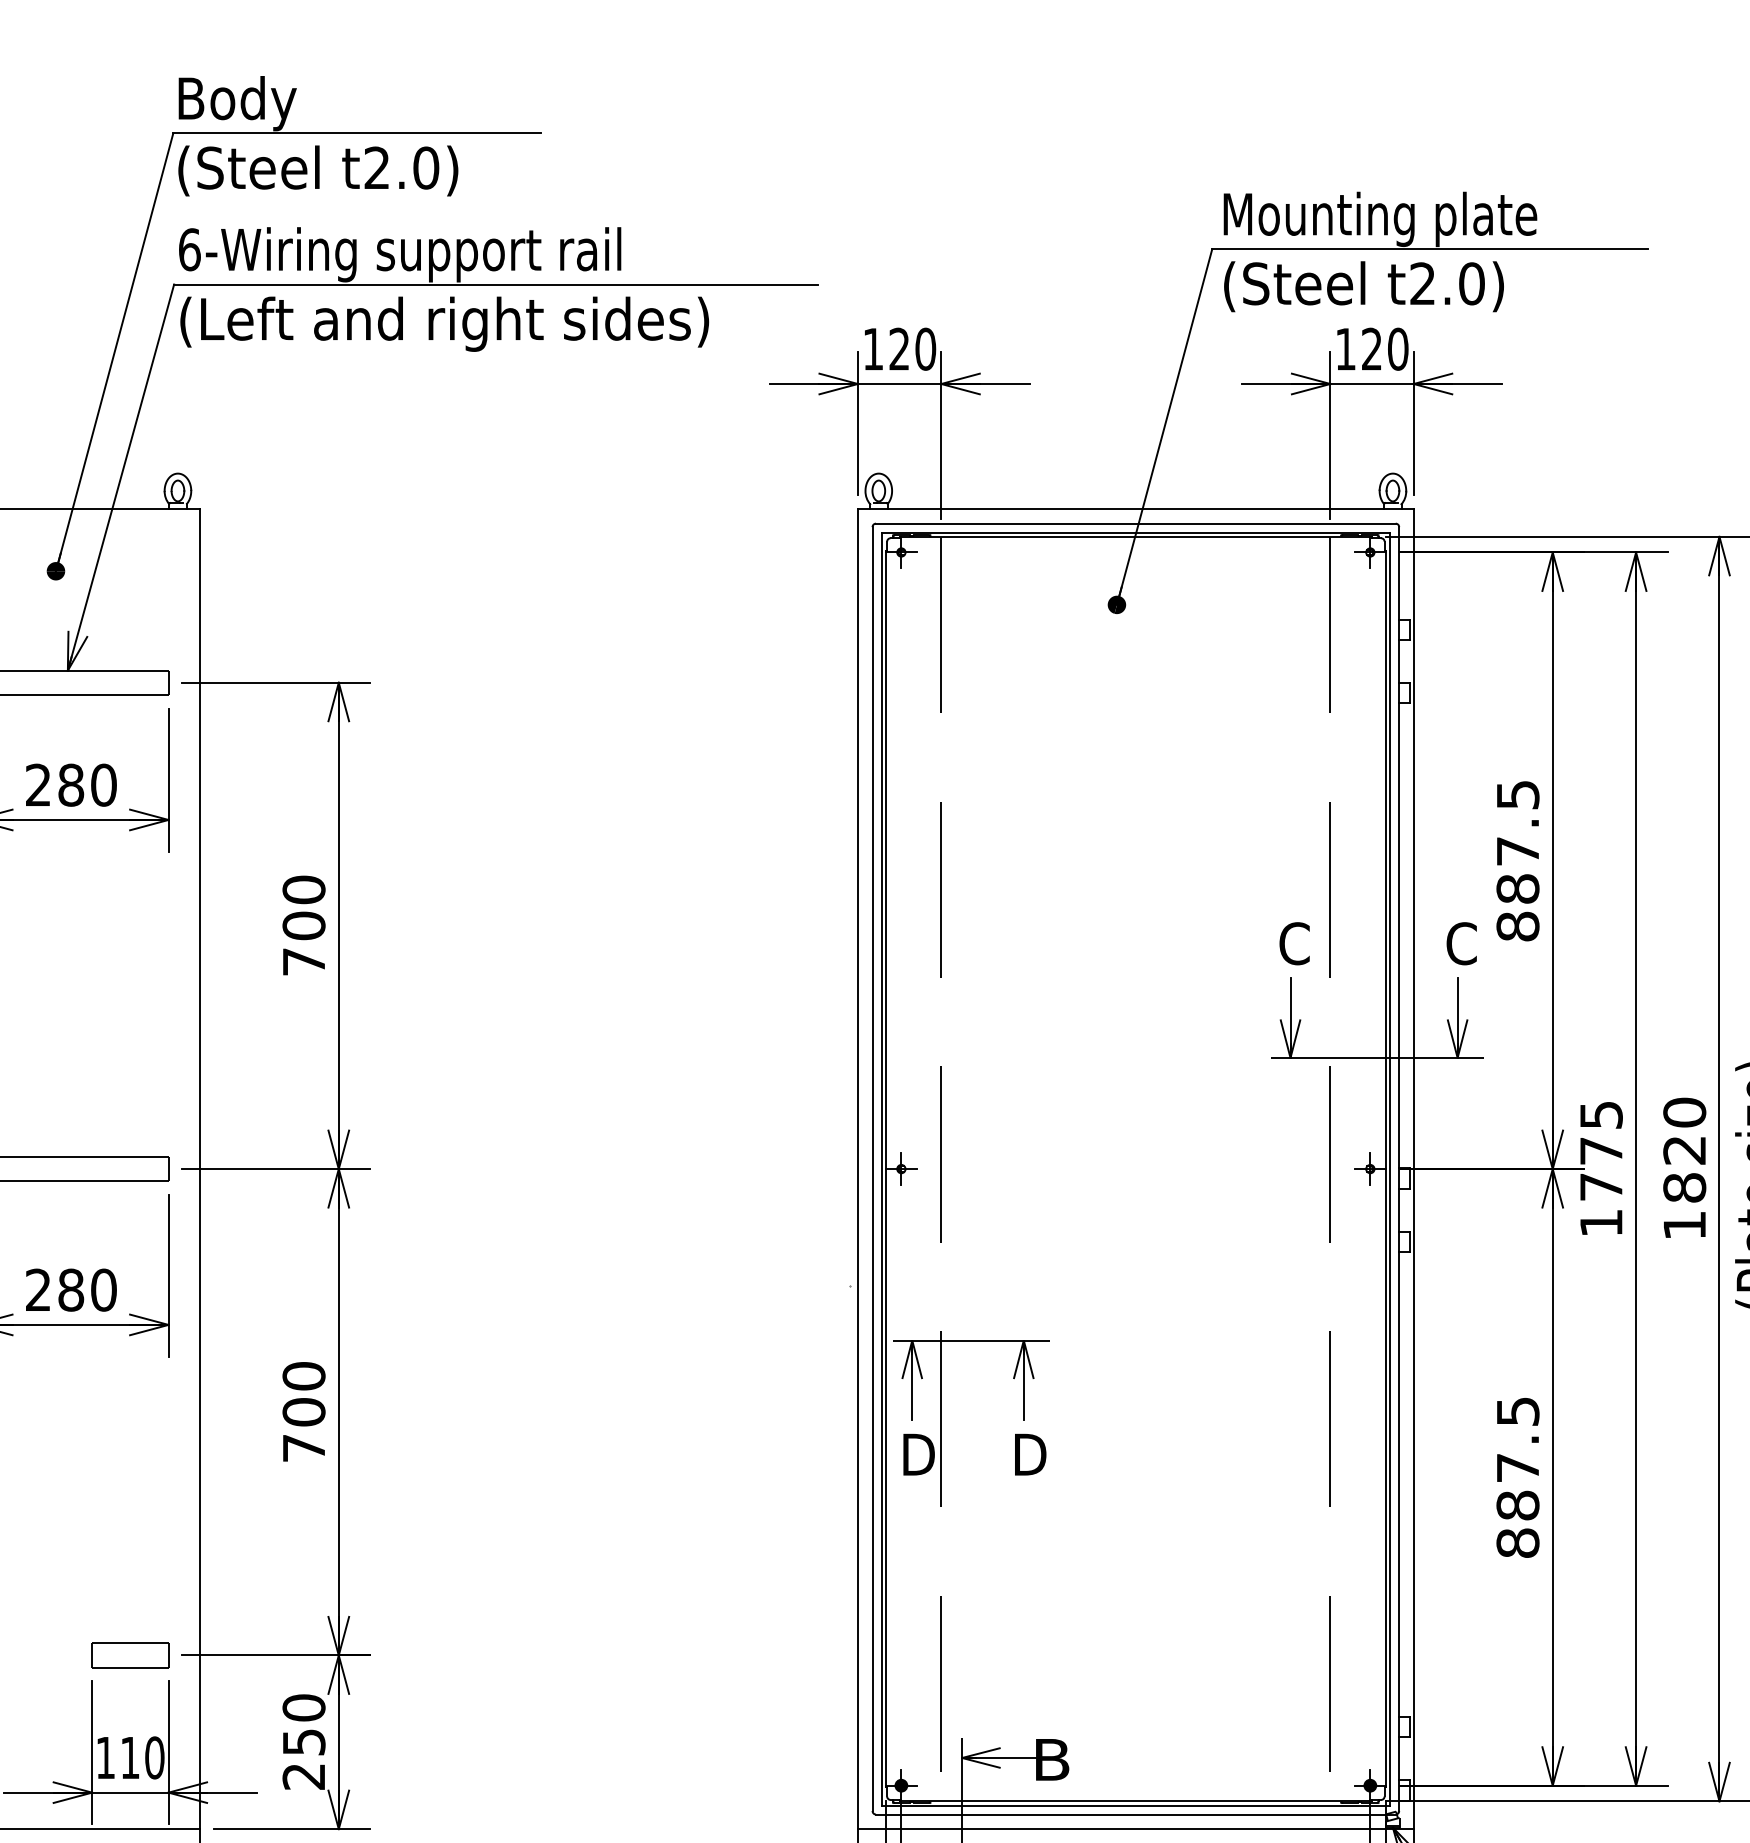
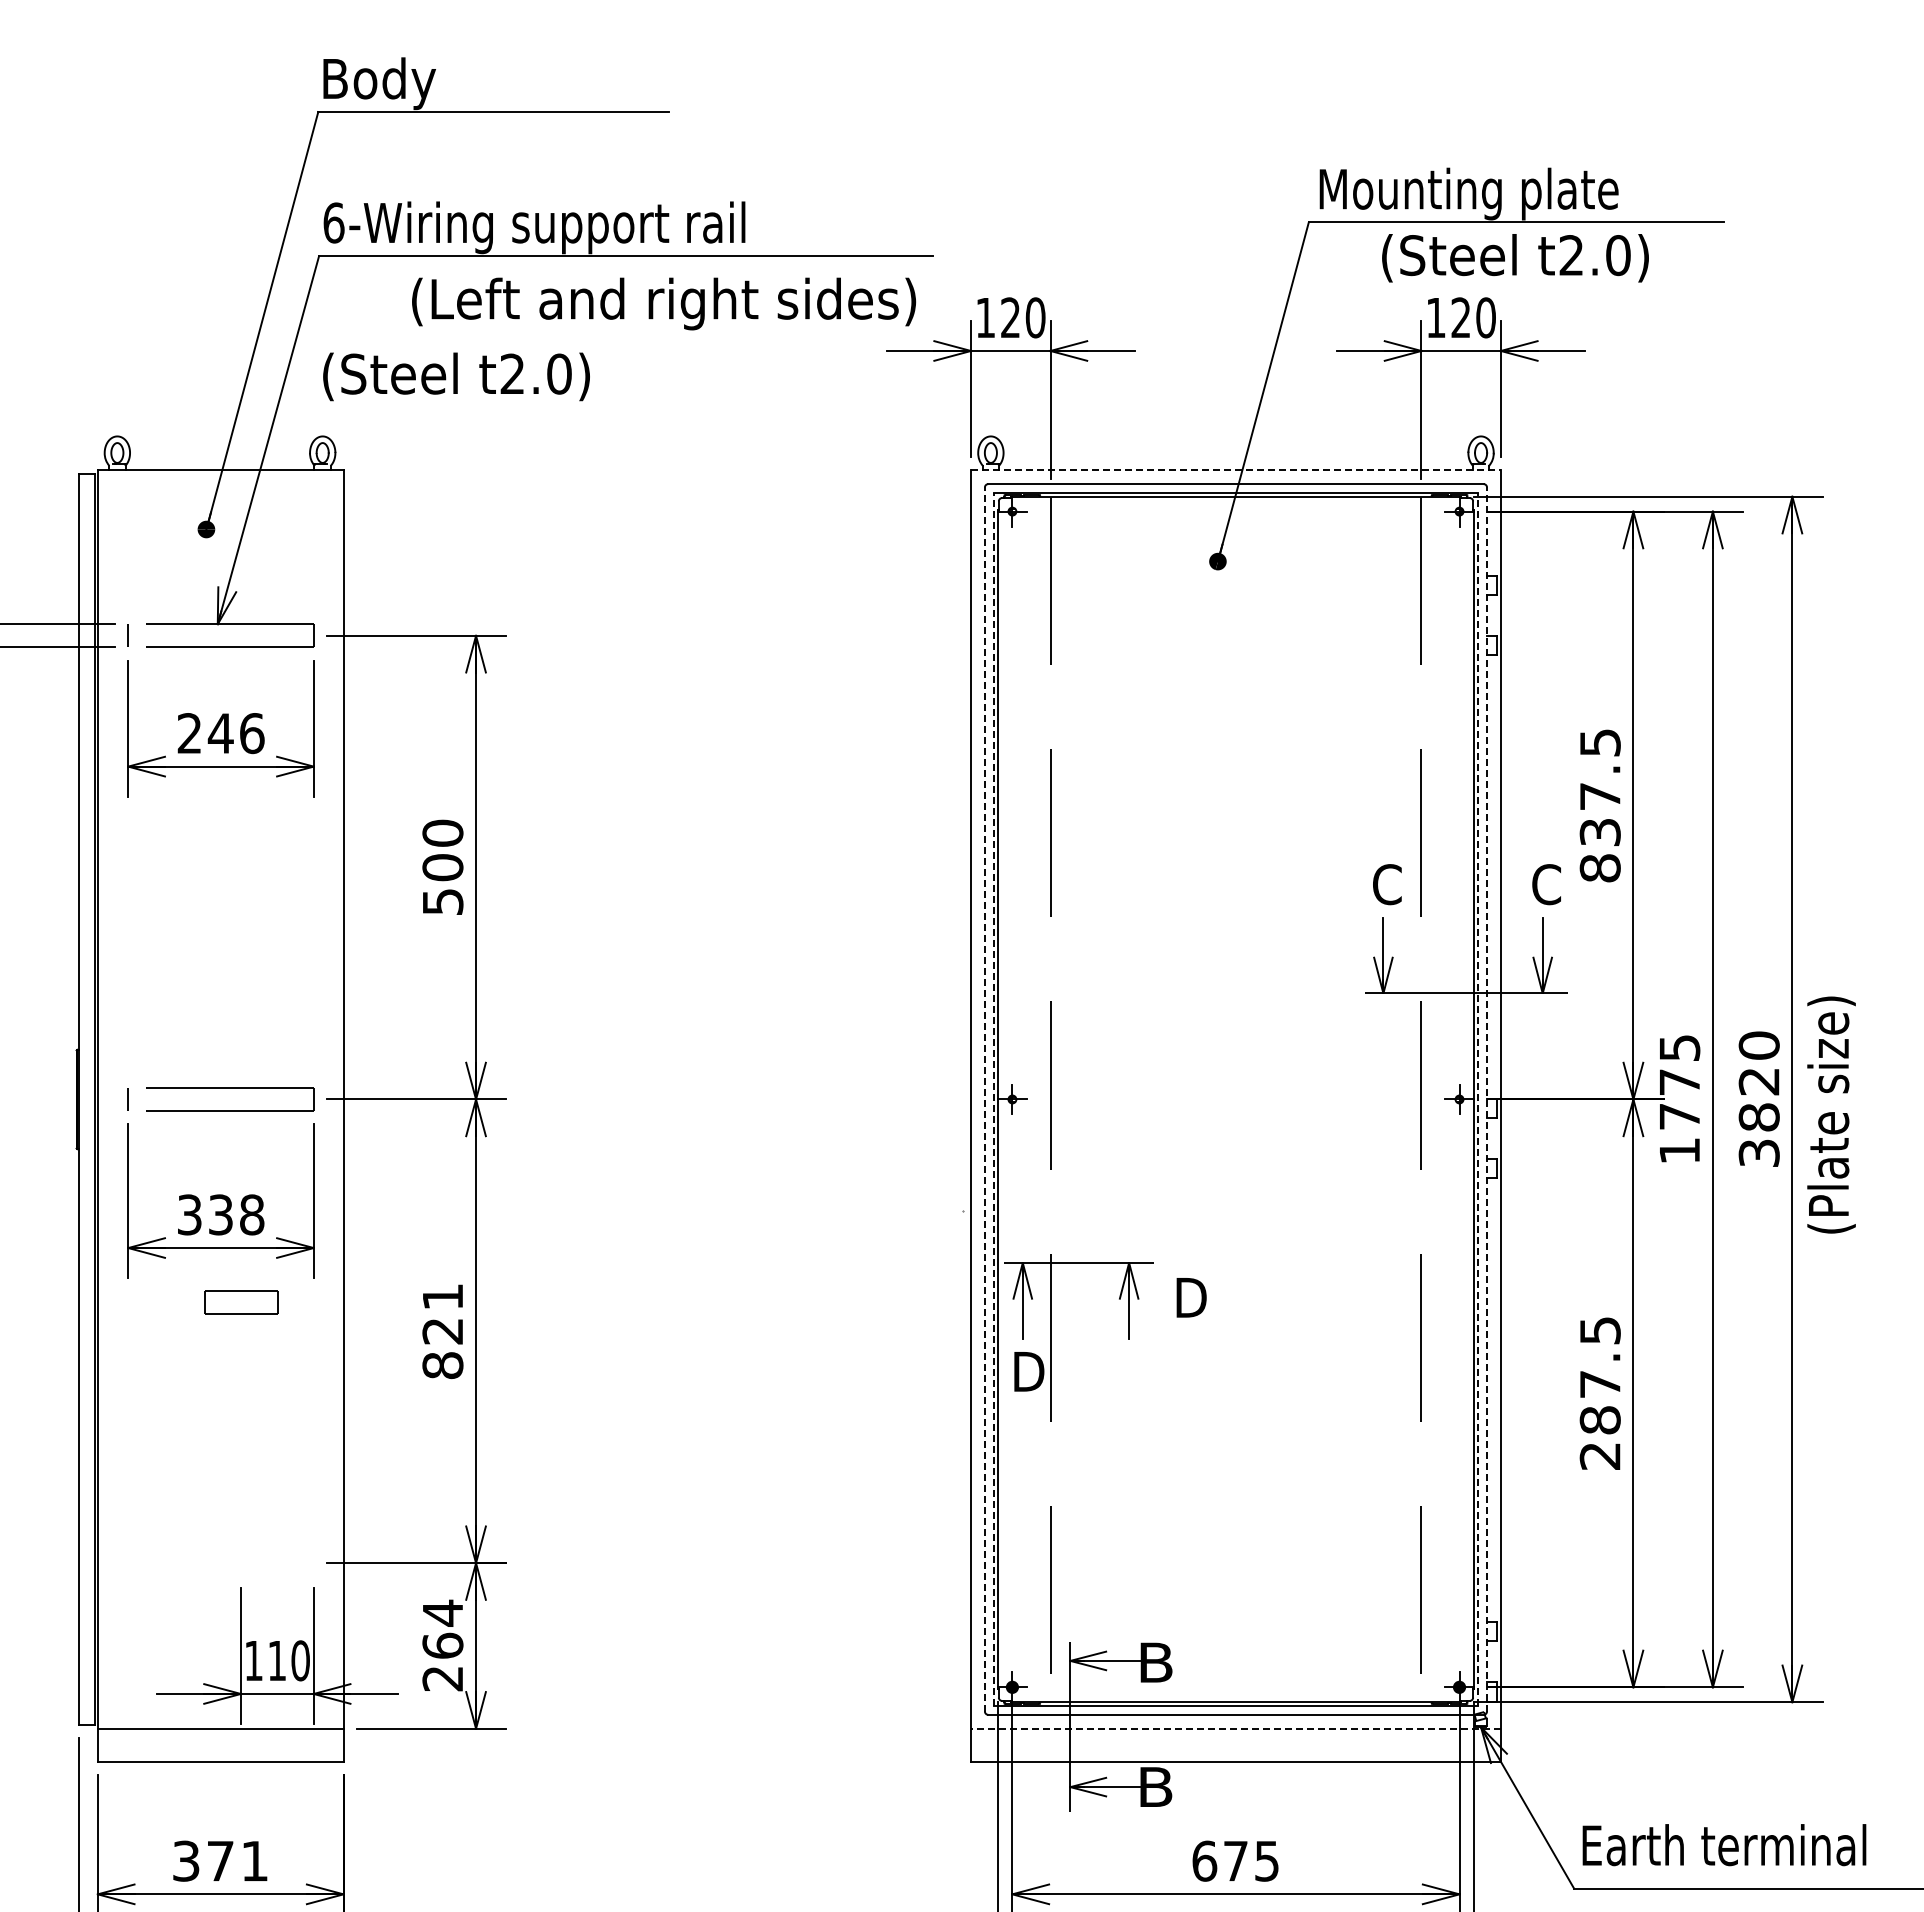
text: (318, 170) -> (456, 376), moved
text: (1364, 286) -> (1515, 258), moved
text: (445, 323) -> (664, 303), moved
line: (1135, 509) -> (1235, 470), solid -> dashed
text: (86, 785) -> (235, 733), 280 -> 246
text: (1517, 889) -> (1599, 832), 887.5 -> 837.5
text: (304, 961) -> (443, 901), 700 -> 500
line: (872, 1168) -> (984, 1098), solid -> dashed
line: (1399, 1168) -> (1487, 1098), solid -> dashed
line: (881, 1169) -> (993, 1099), solid -> dashed
line: (1390, 1169) -> (1478, 1099), solid -> dashed
text: (1683, 1224) -> (1758, 1152), 1820 -> 3820
text: (70, 1289) -> (220, 1214), 280 -> 338
text: (303, 1412) -> (442, 1331), 700 -> 821
text: (1030, 1454) -> (1191, 1297), moved
text: (1517, 1543) -> (1599, 1456), 887.5 -> 287.5
part: (130, 1655) -> (241, 1302), moved
text: (303, 1723) -> (442, 1628), 250 -> 264
line: (1135, 1828) -> (1235, 1728), solid -> dashed

